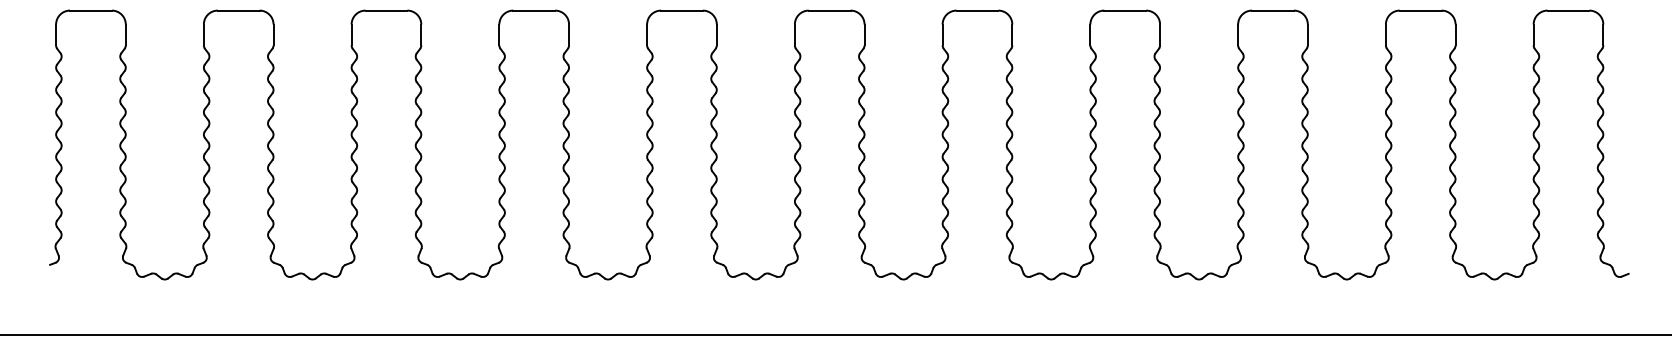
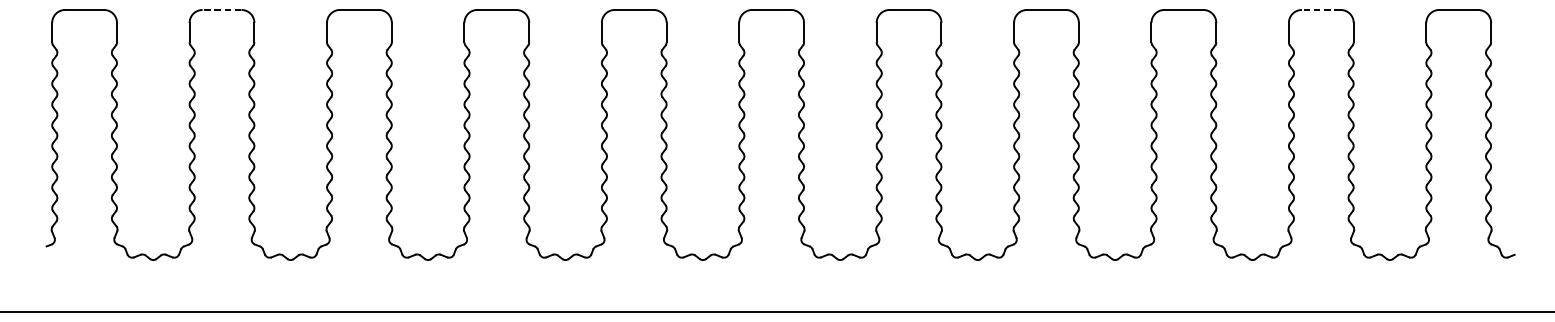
line: (238, 10) -> (221, 9), solid -> dashed
line: (1420, 10) -> (1321, 9), solid -> dashed

